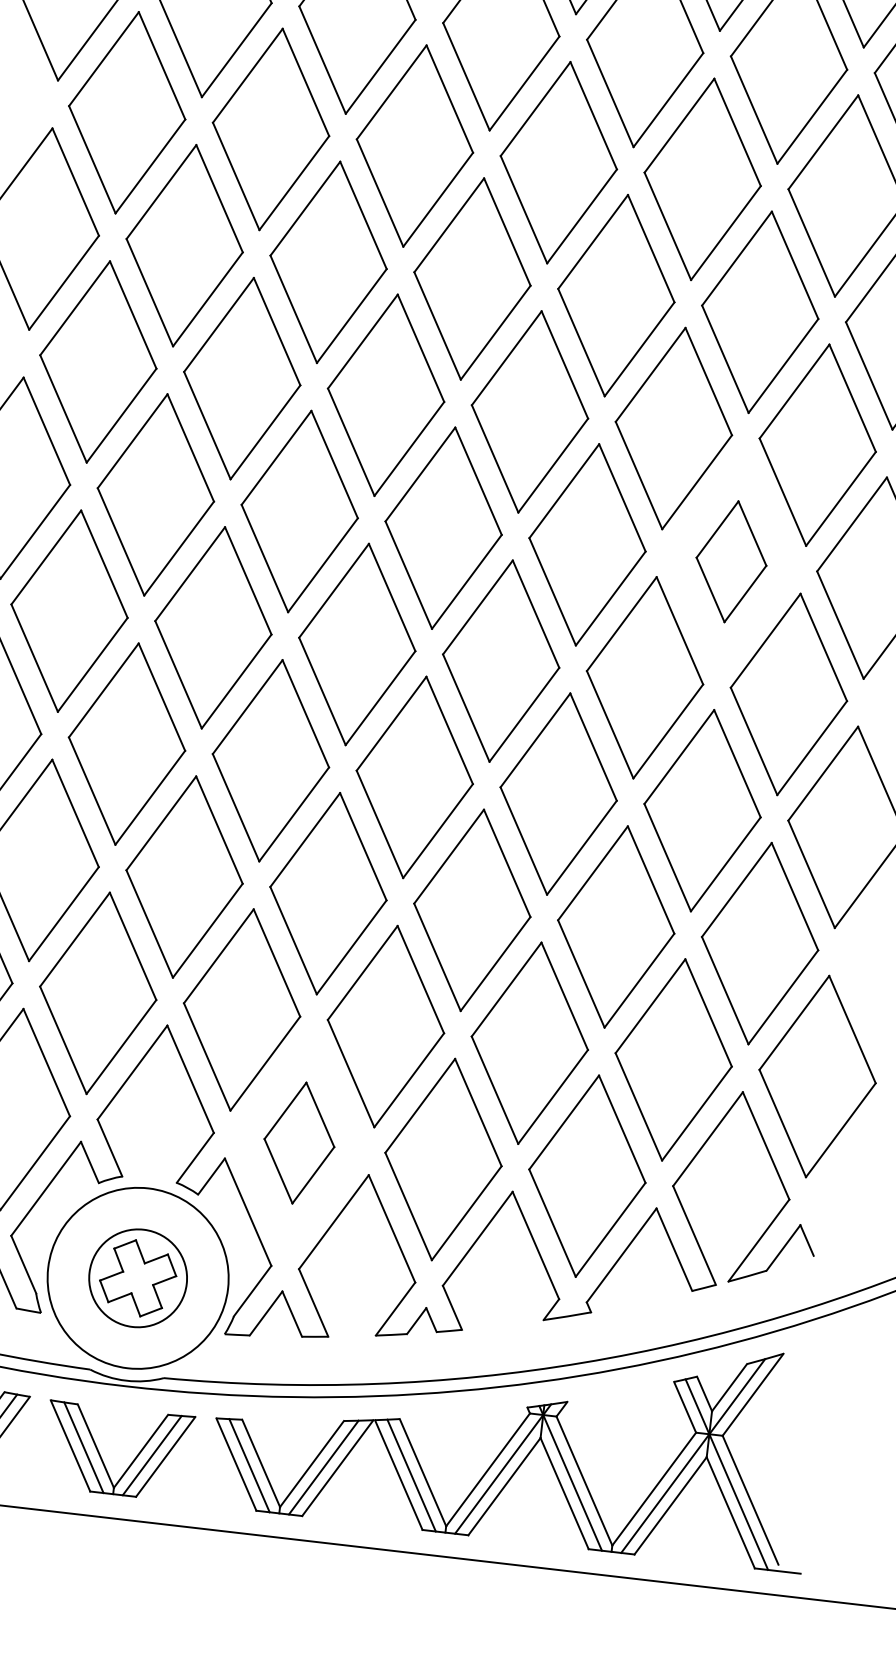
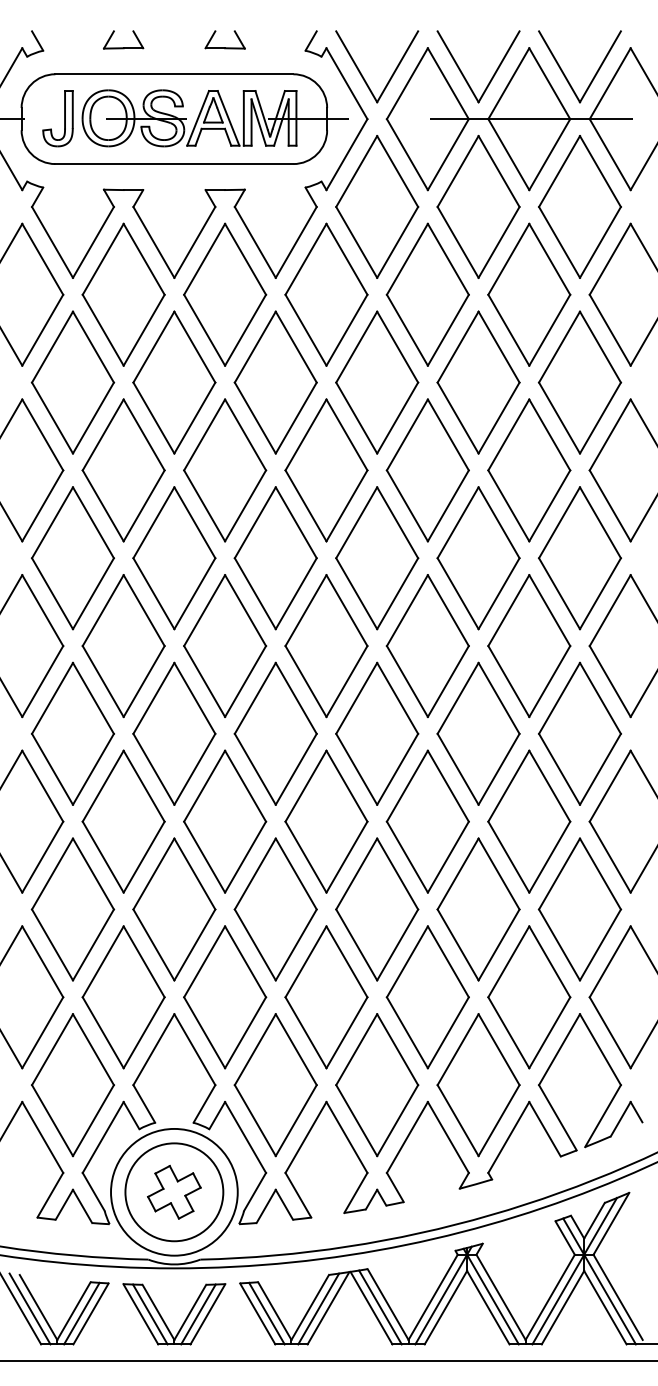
part: (731, 562) -> (529, 646), size x1.67
part: (299, 1143) -> (275, 1085), size x1.67
circle: (138, 1278) -> (174, 1192), size x1.43

